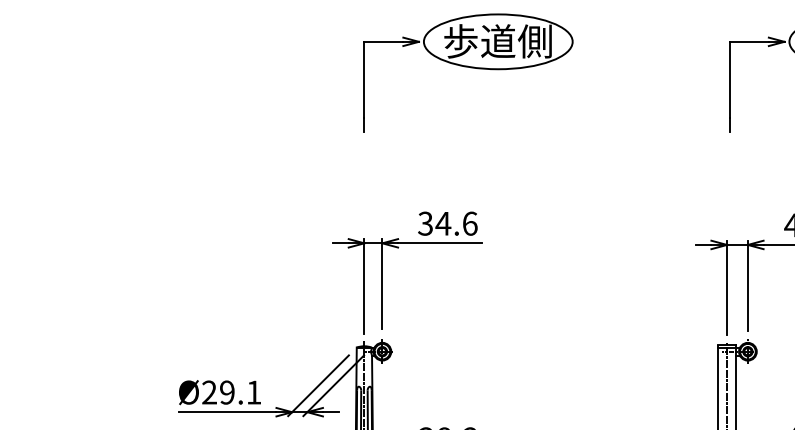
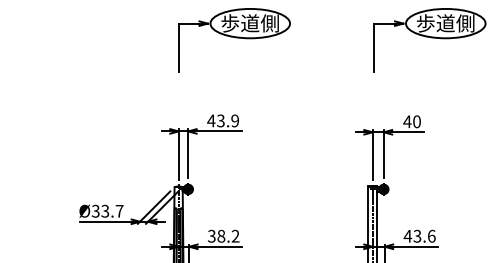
text: (448, 222) -> (223, 120), 34.6 -> 43.9
text: (231, 393) -> (107, 211), Ø29.1 -> Ø33.7

